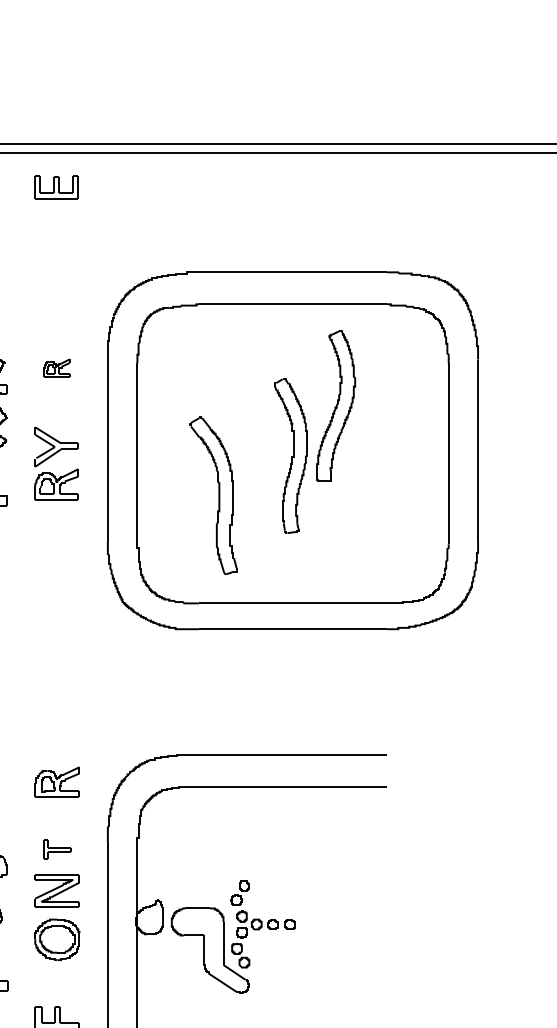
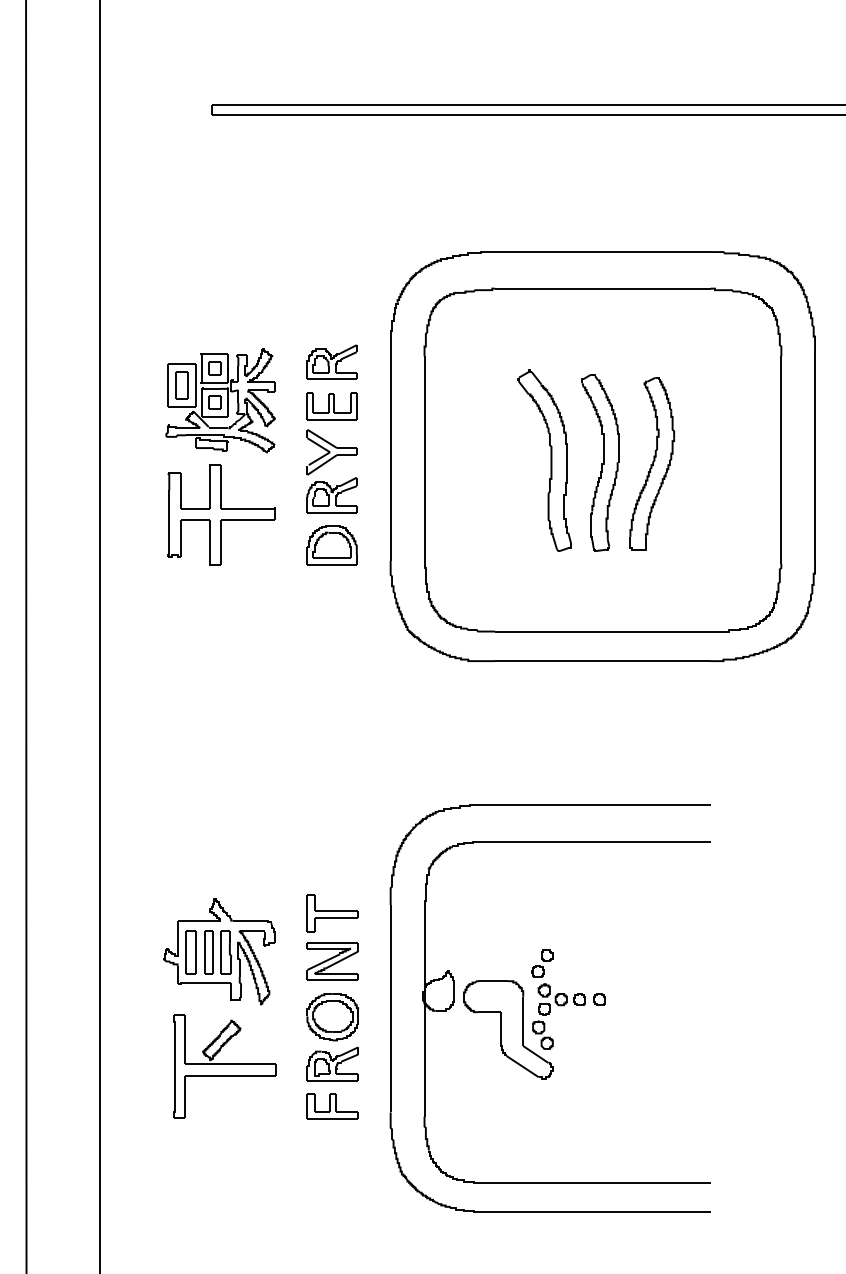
part: (56, 187) -> (331, 406), moved
part: (56, 367) -> (331, 361), size x1.67
part: (336, 406) -> (652, 463), moved
part: (213, 495) -> (544, 460), moved
part: (56, 528) -> (331, 545), added
part: (57, 781) -> (332, 1063), moved
part: (57, 849) -> (332, 913), size x1.67

